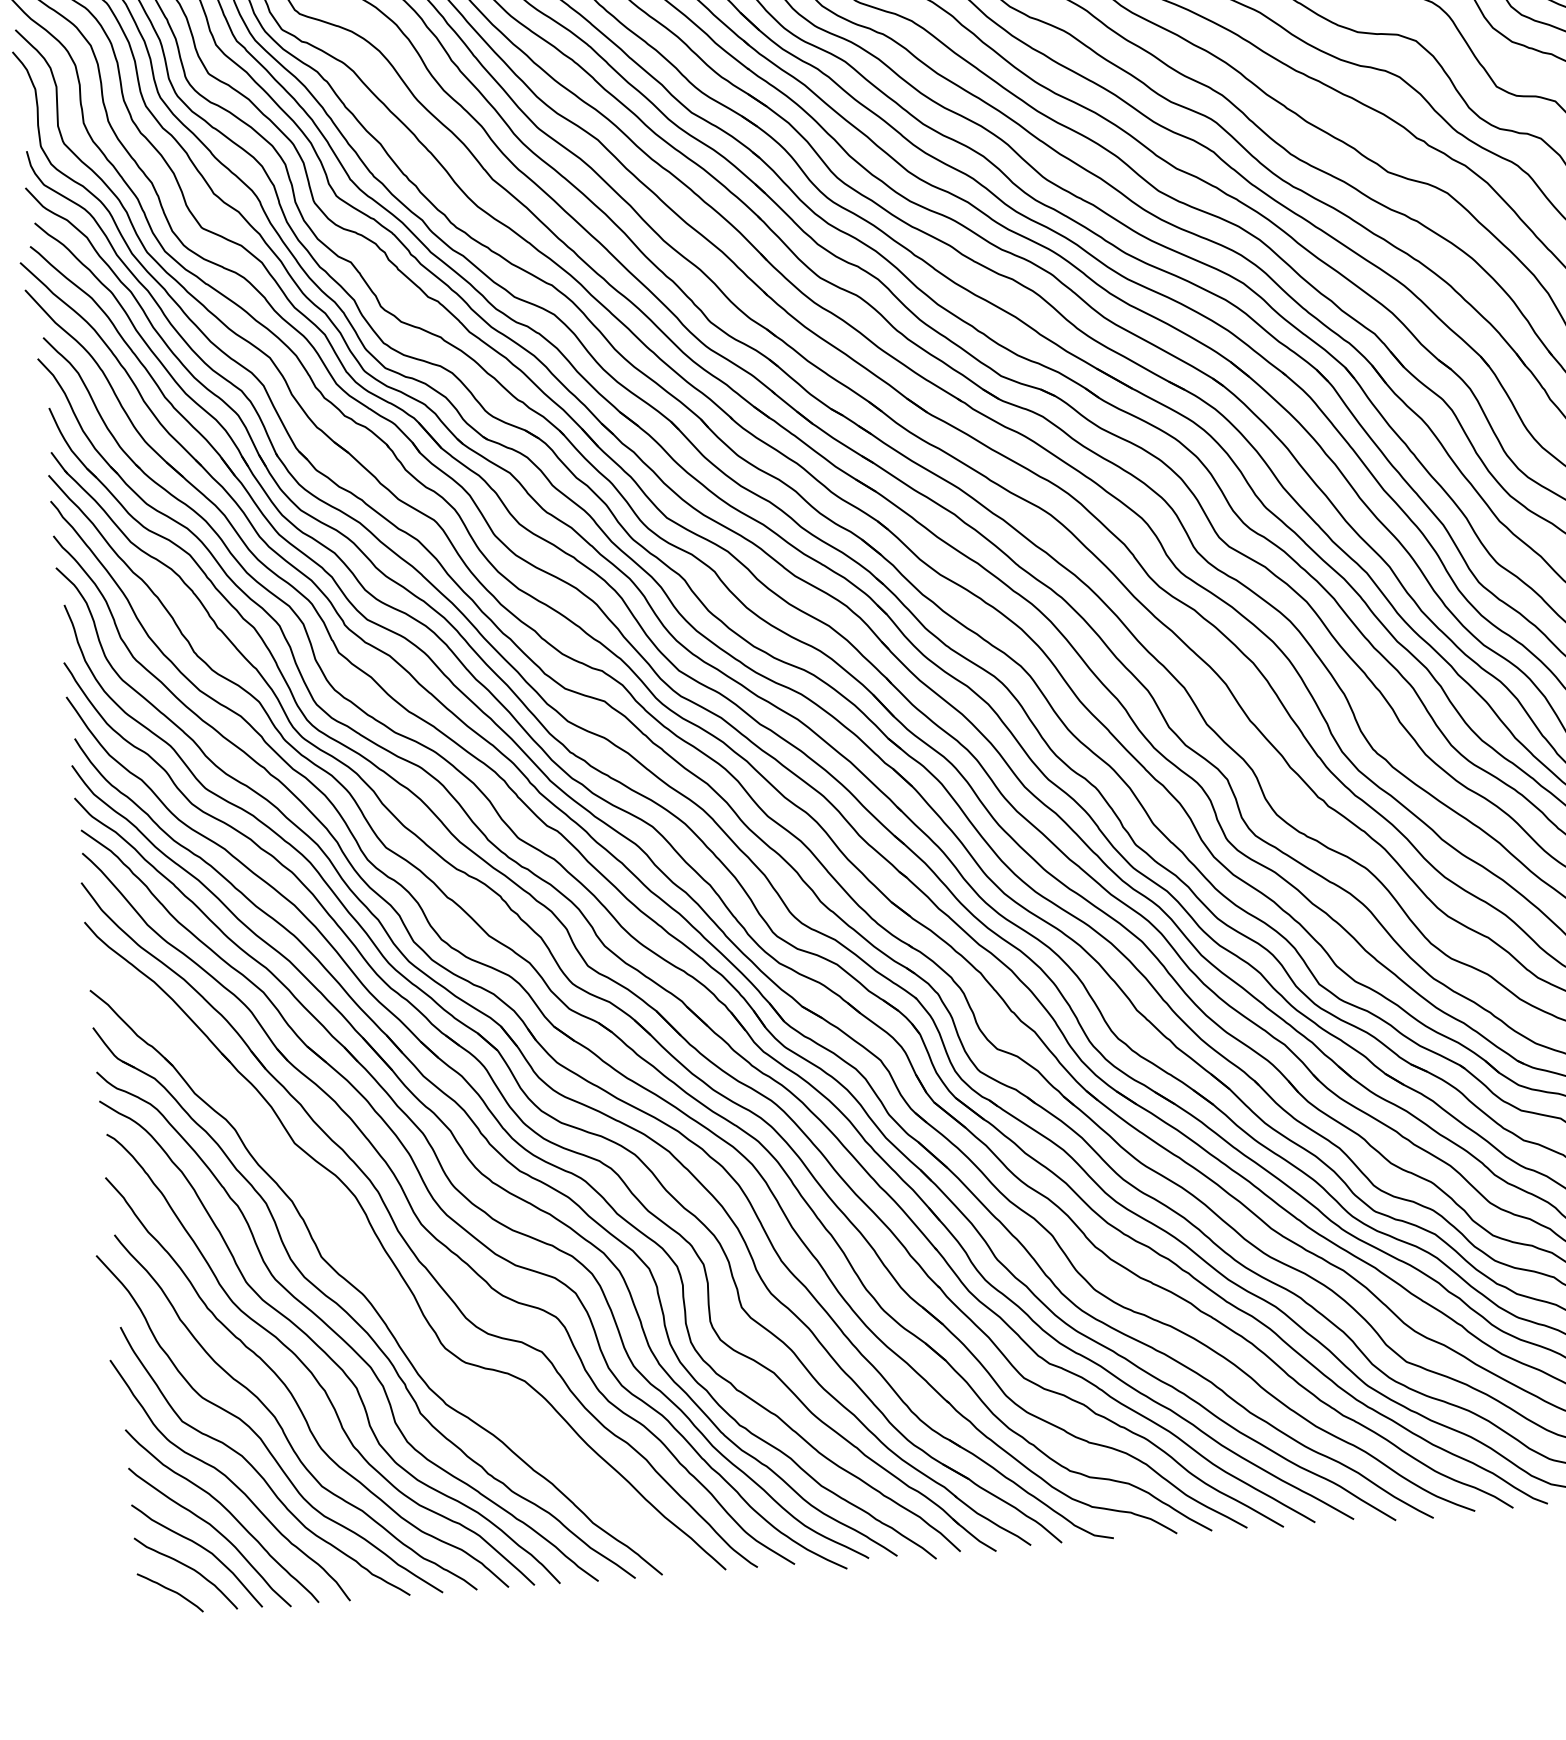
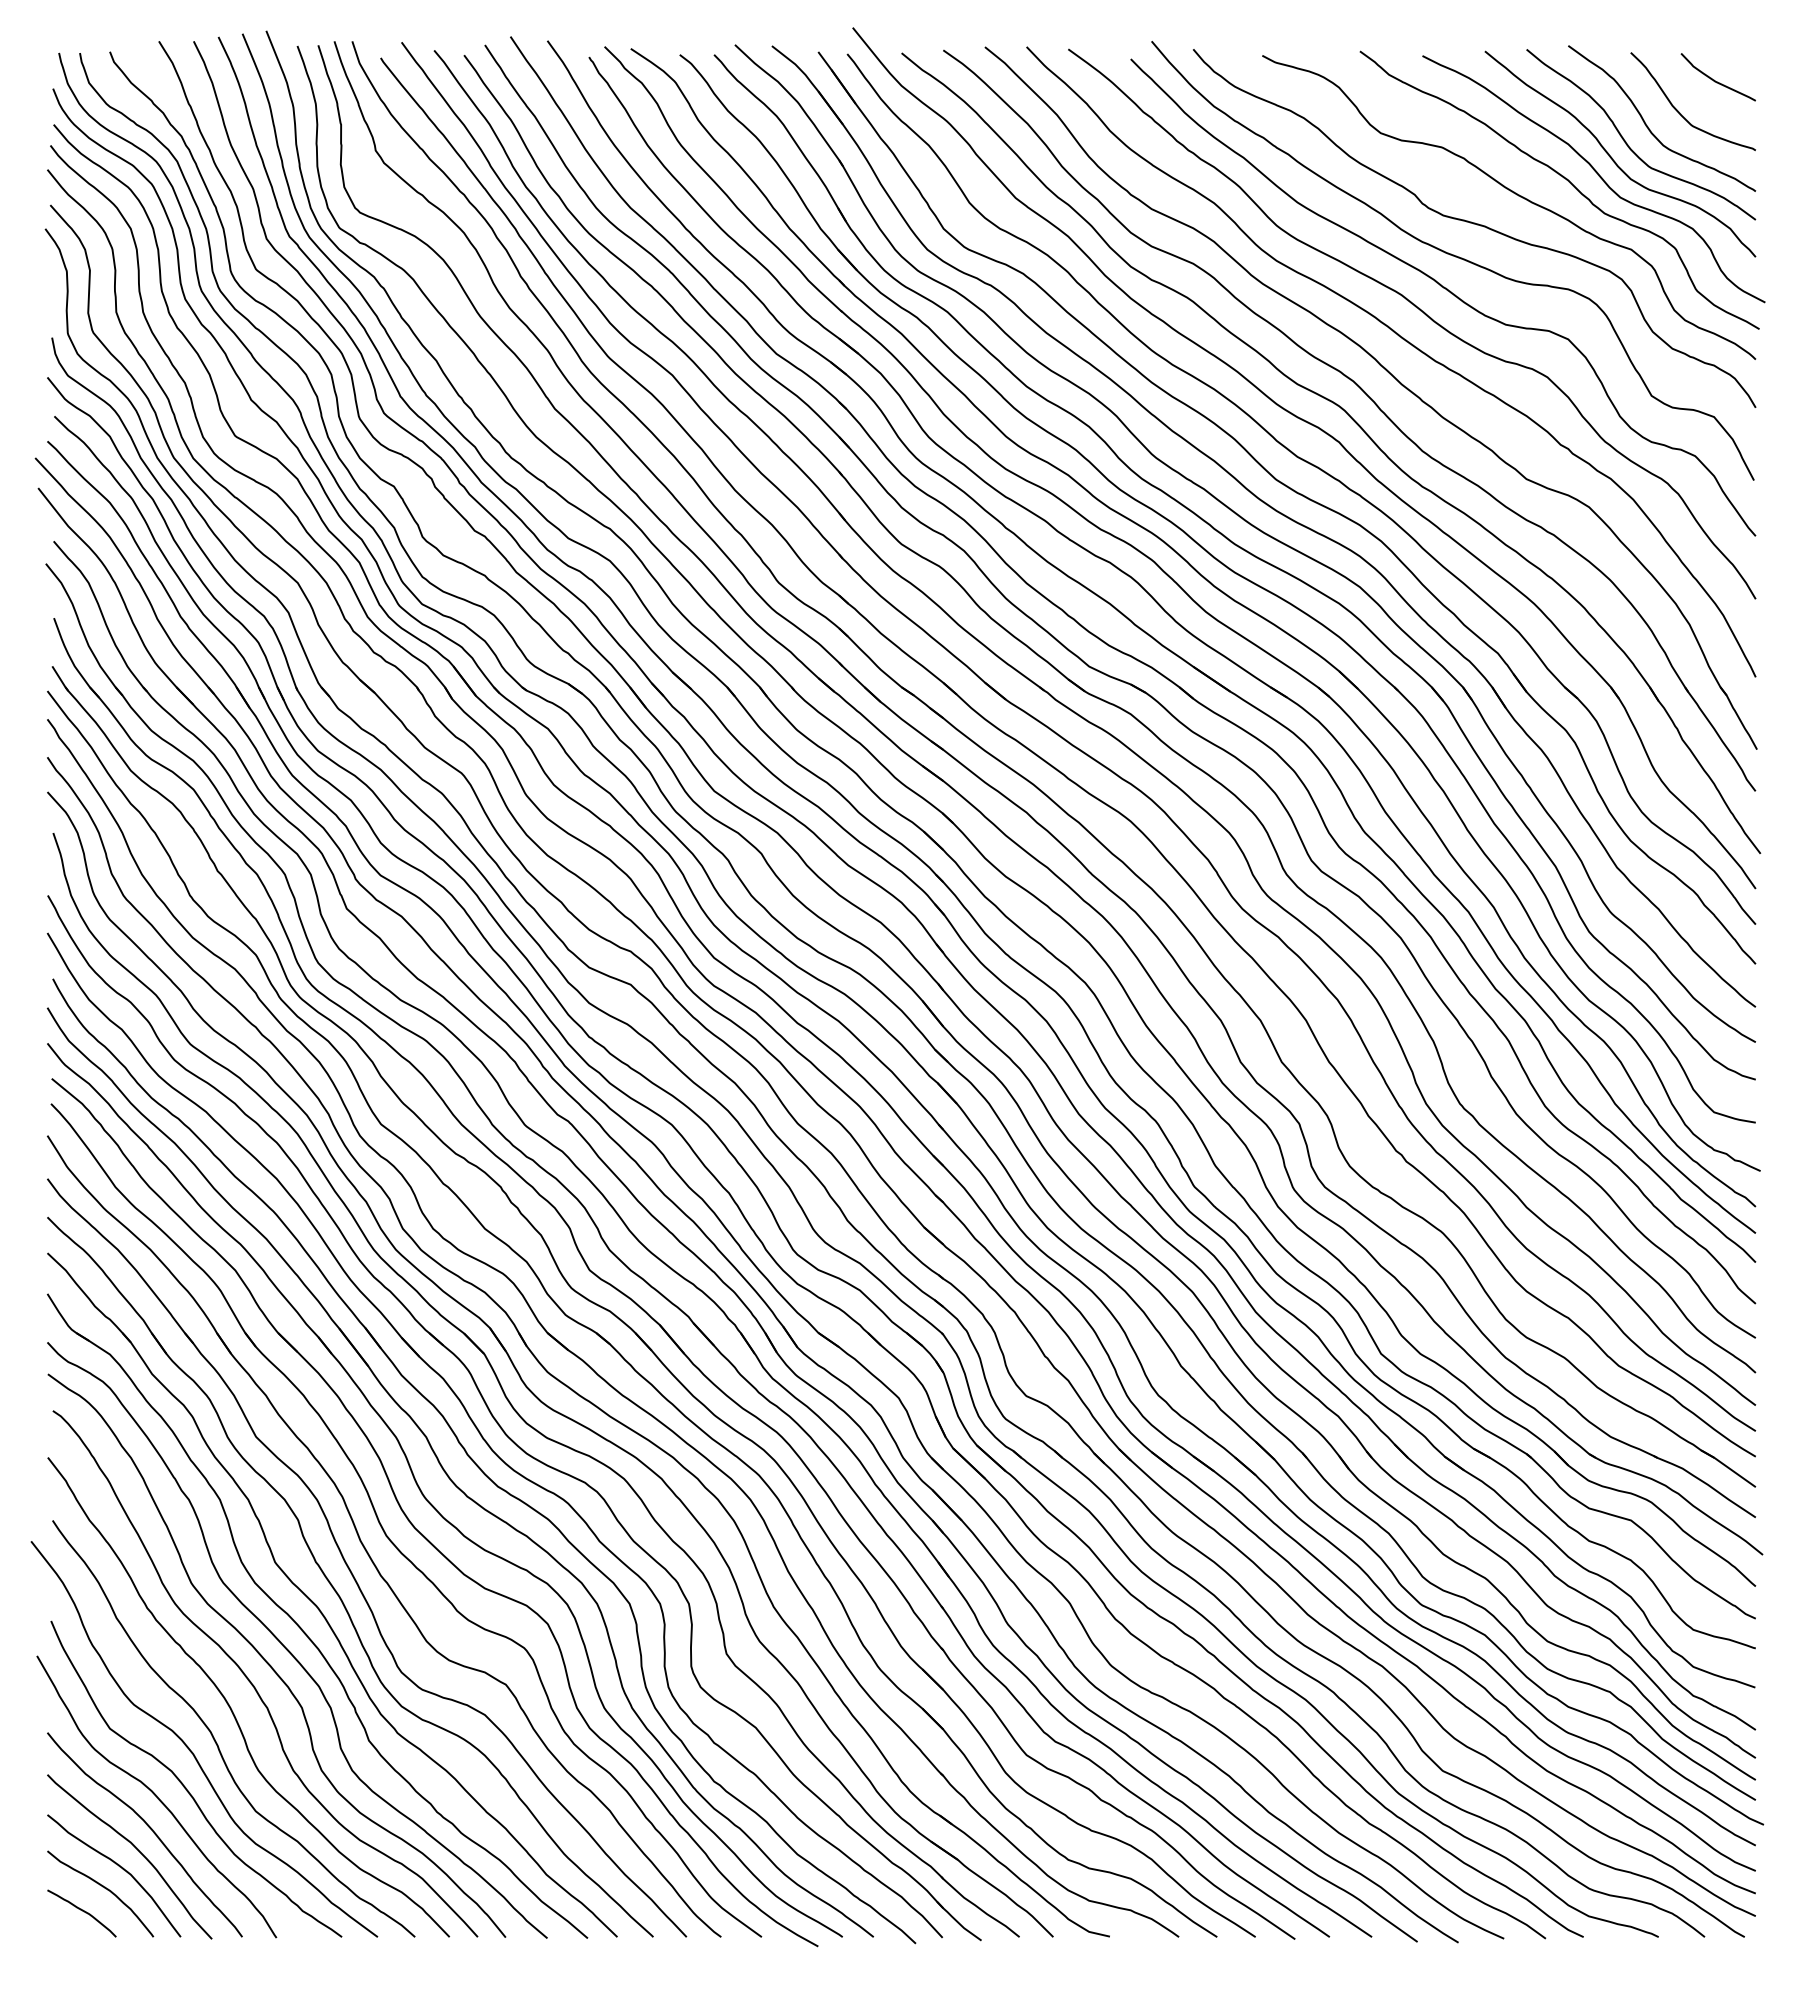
part: (377, 1275) -> (334, 1587), added

